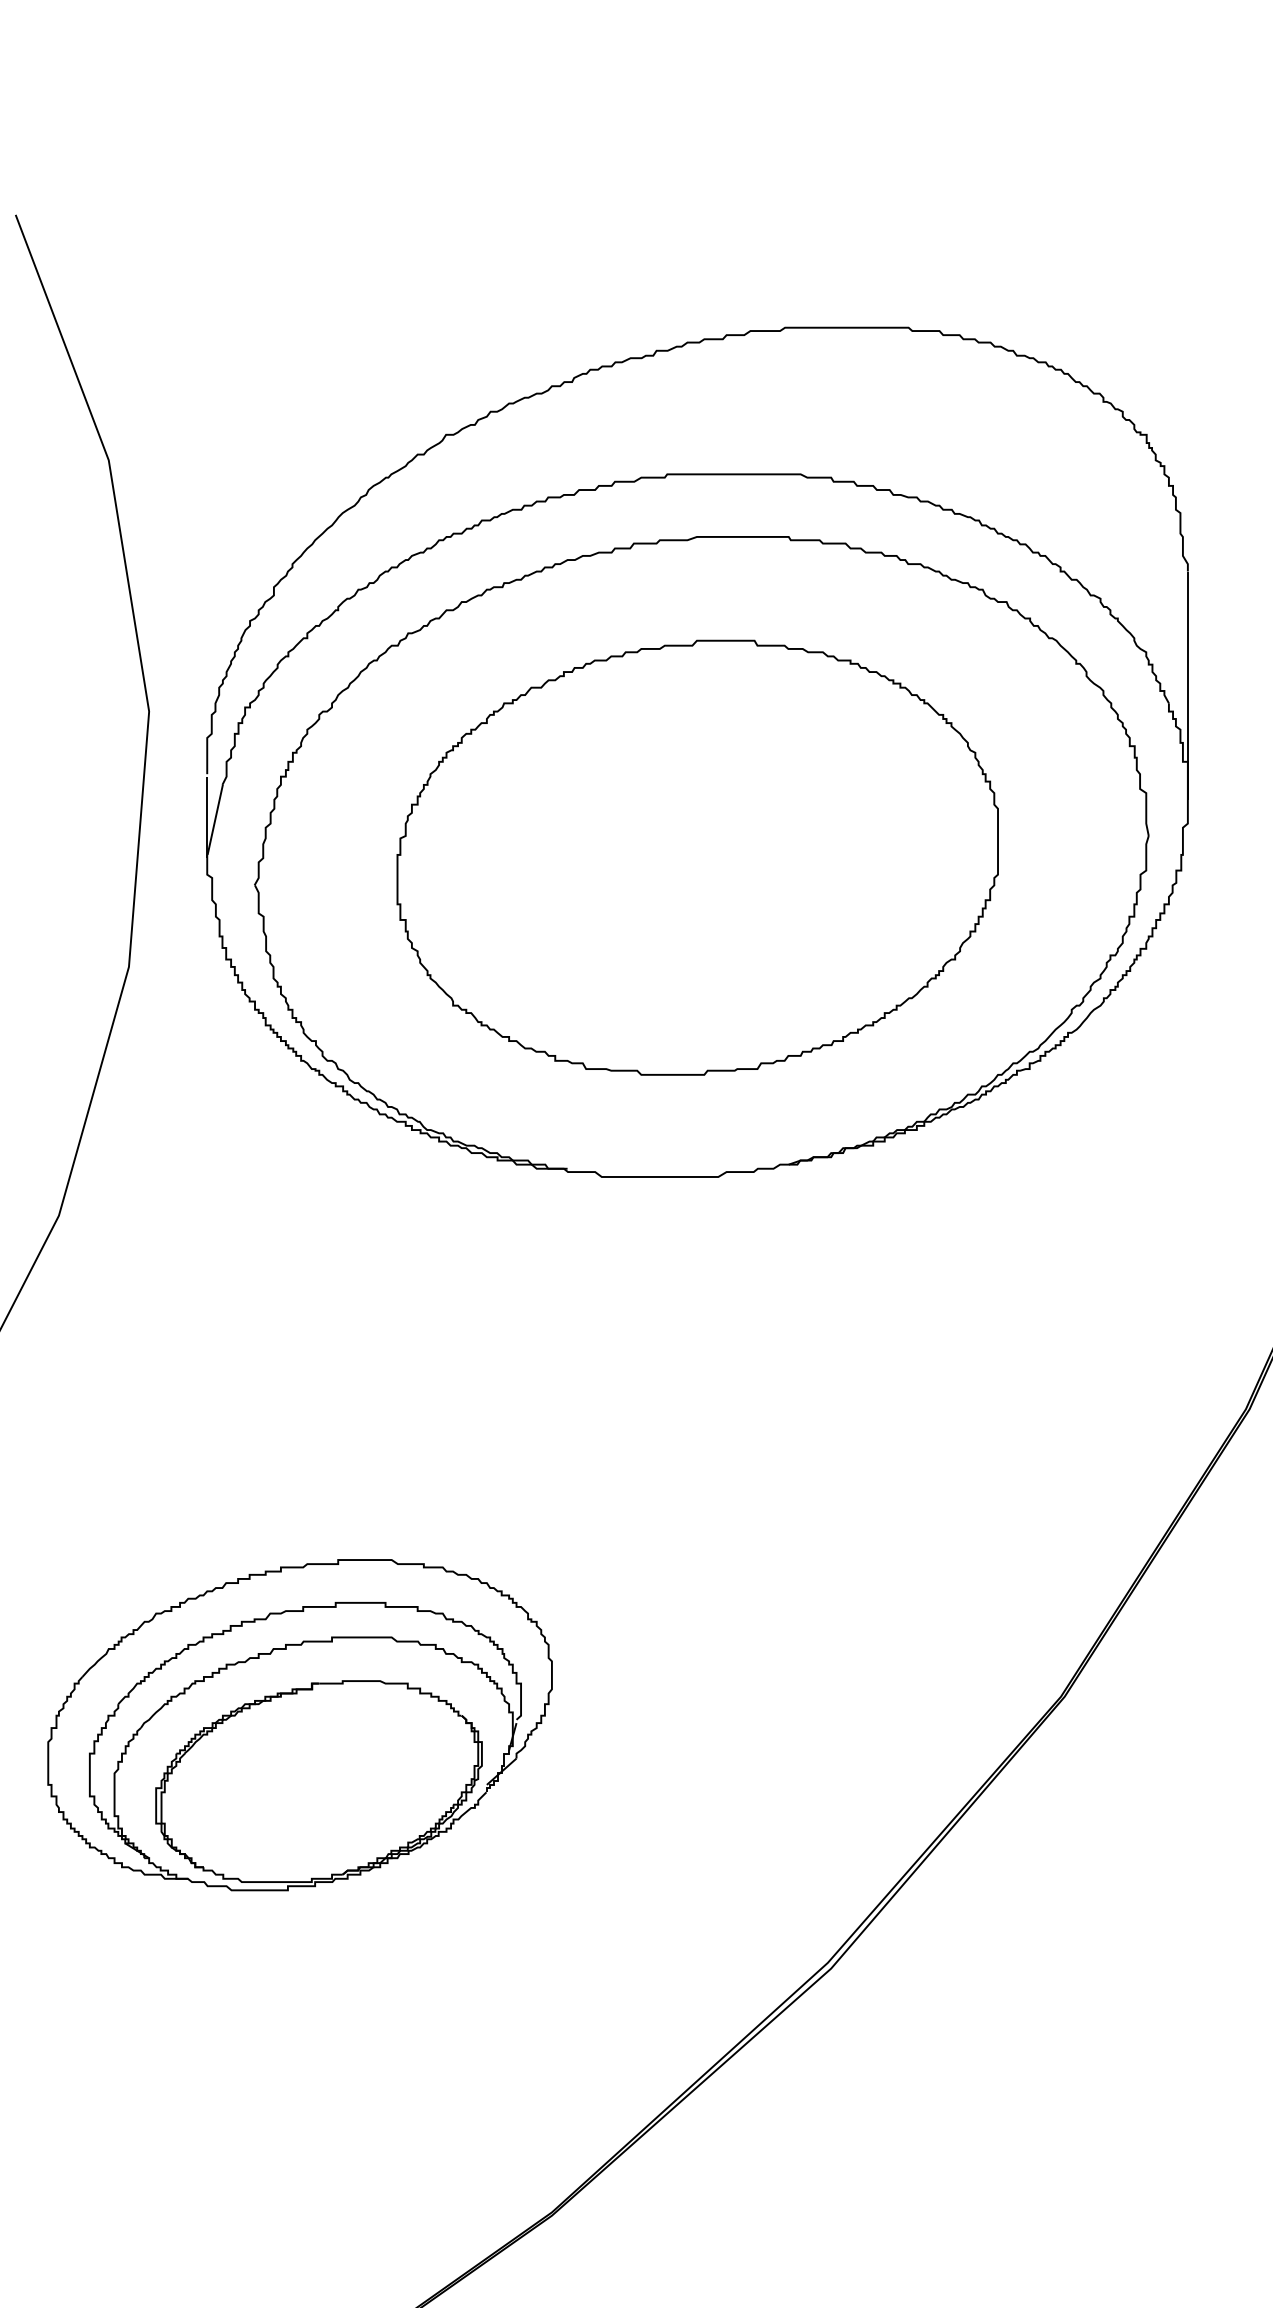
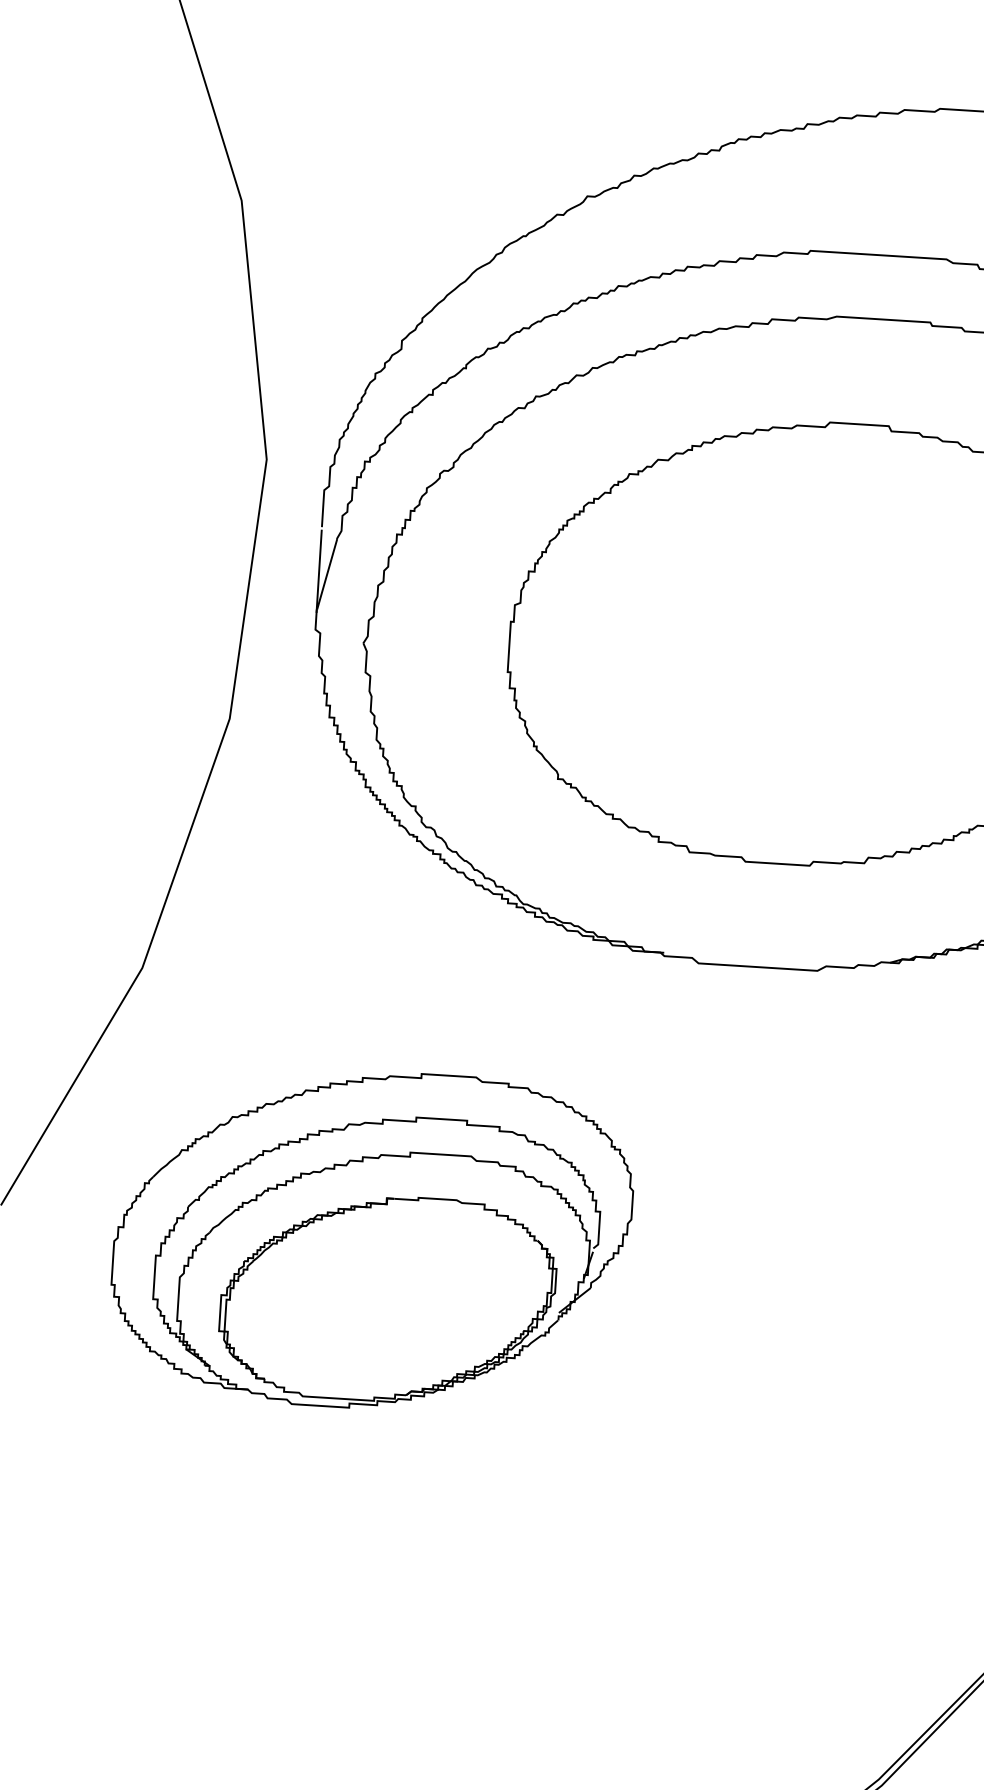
part: (299, 1725) -> (371, 1240), moved

